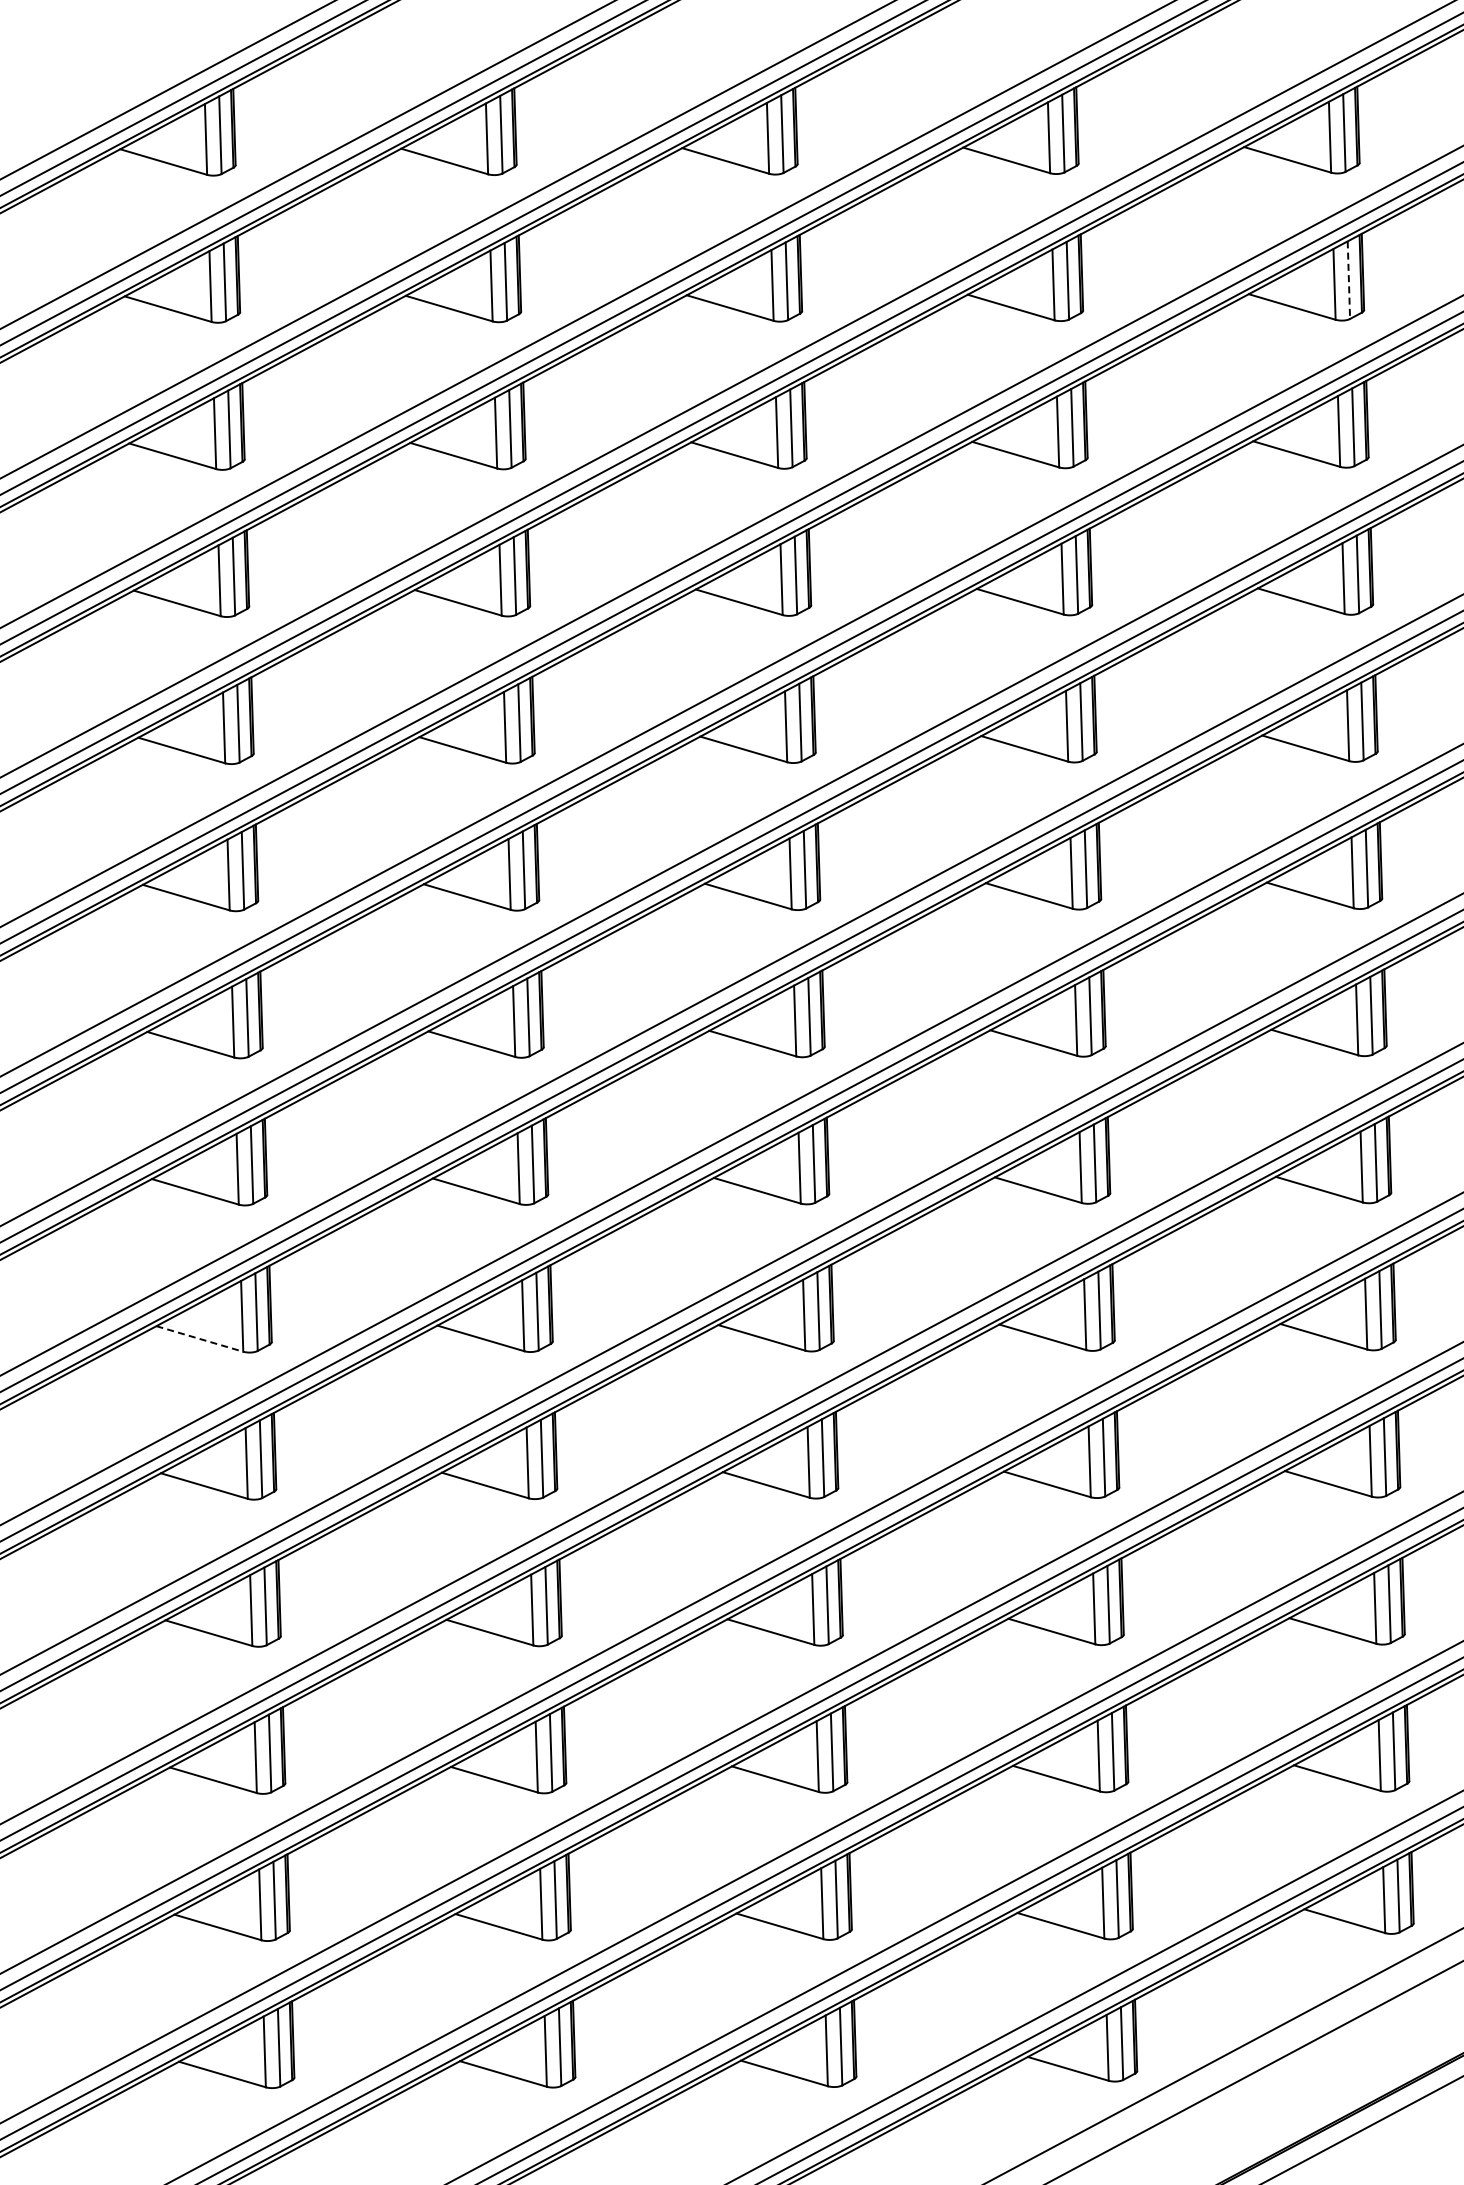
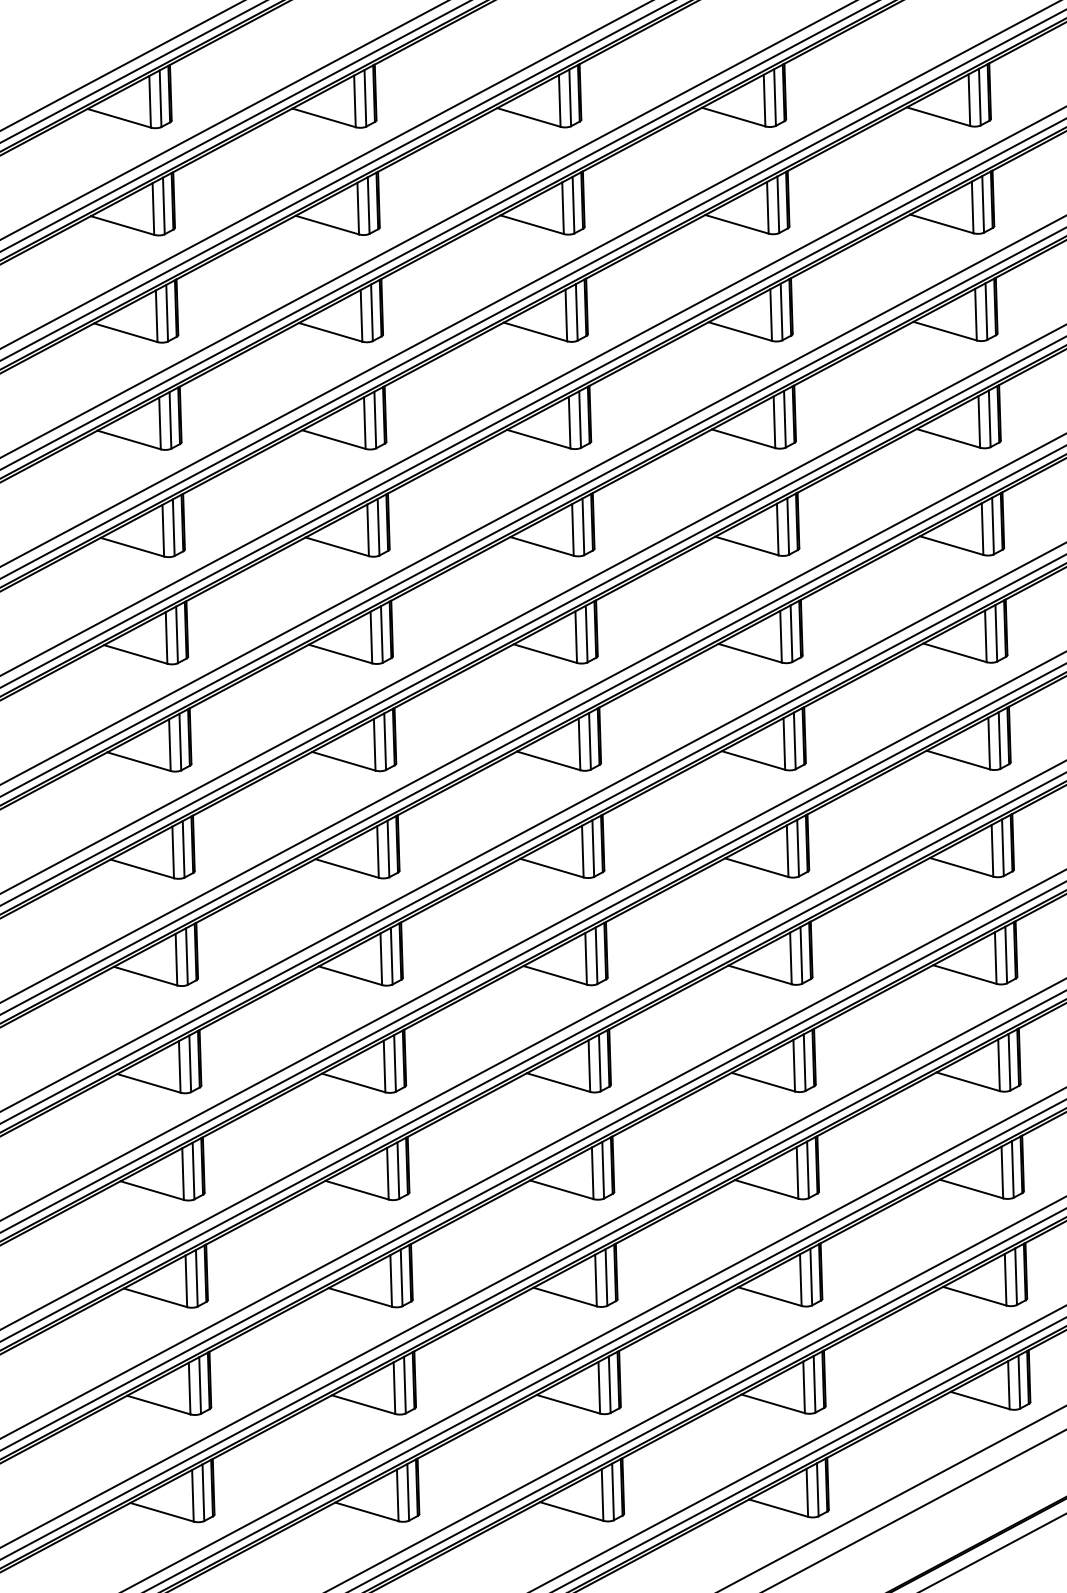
line: (1348, 280) -> (982, 204), dashed -> solid
line: (200, 1339) -> (146, 976), dashed -> solid

